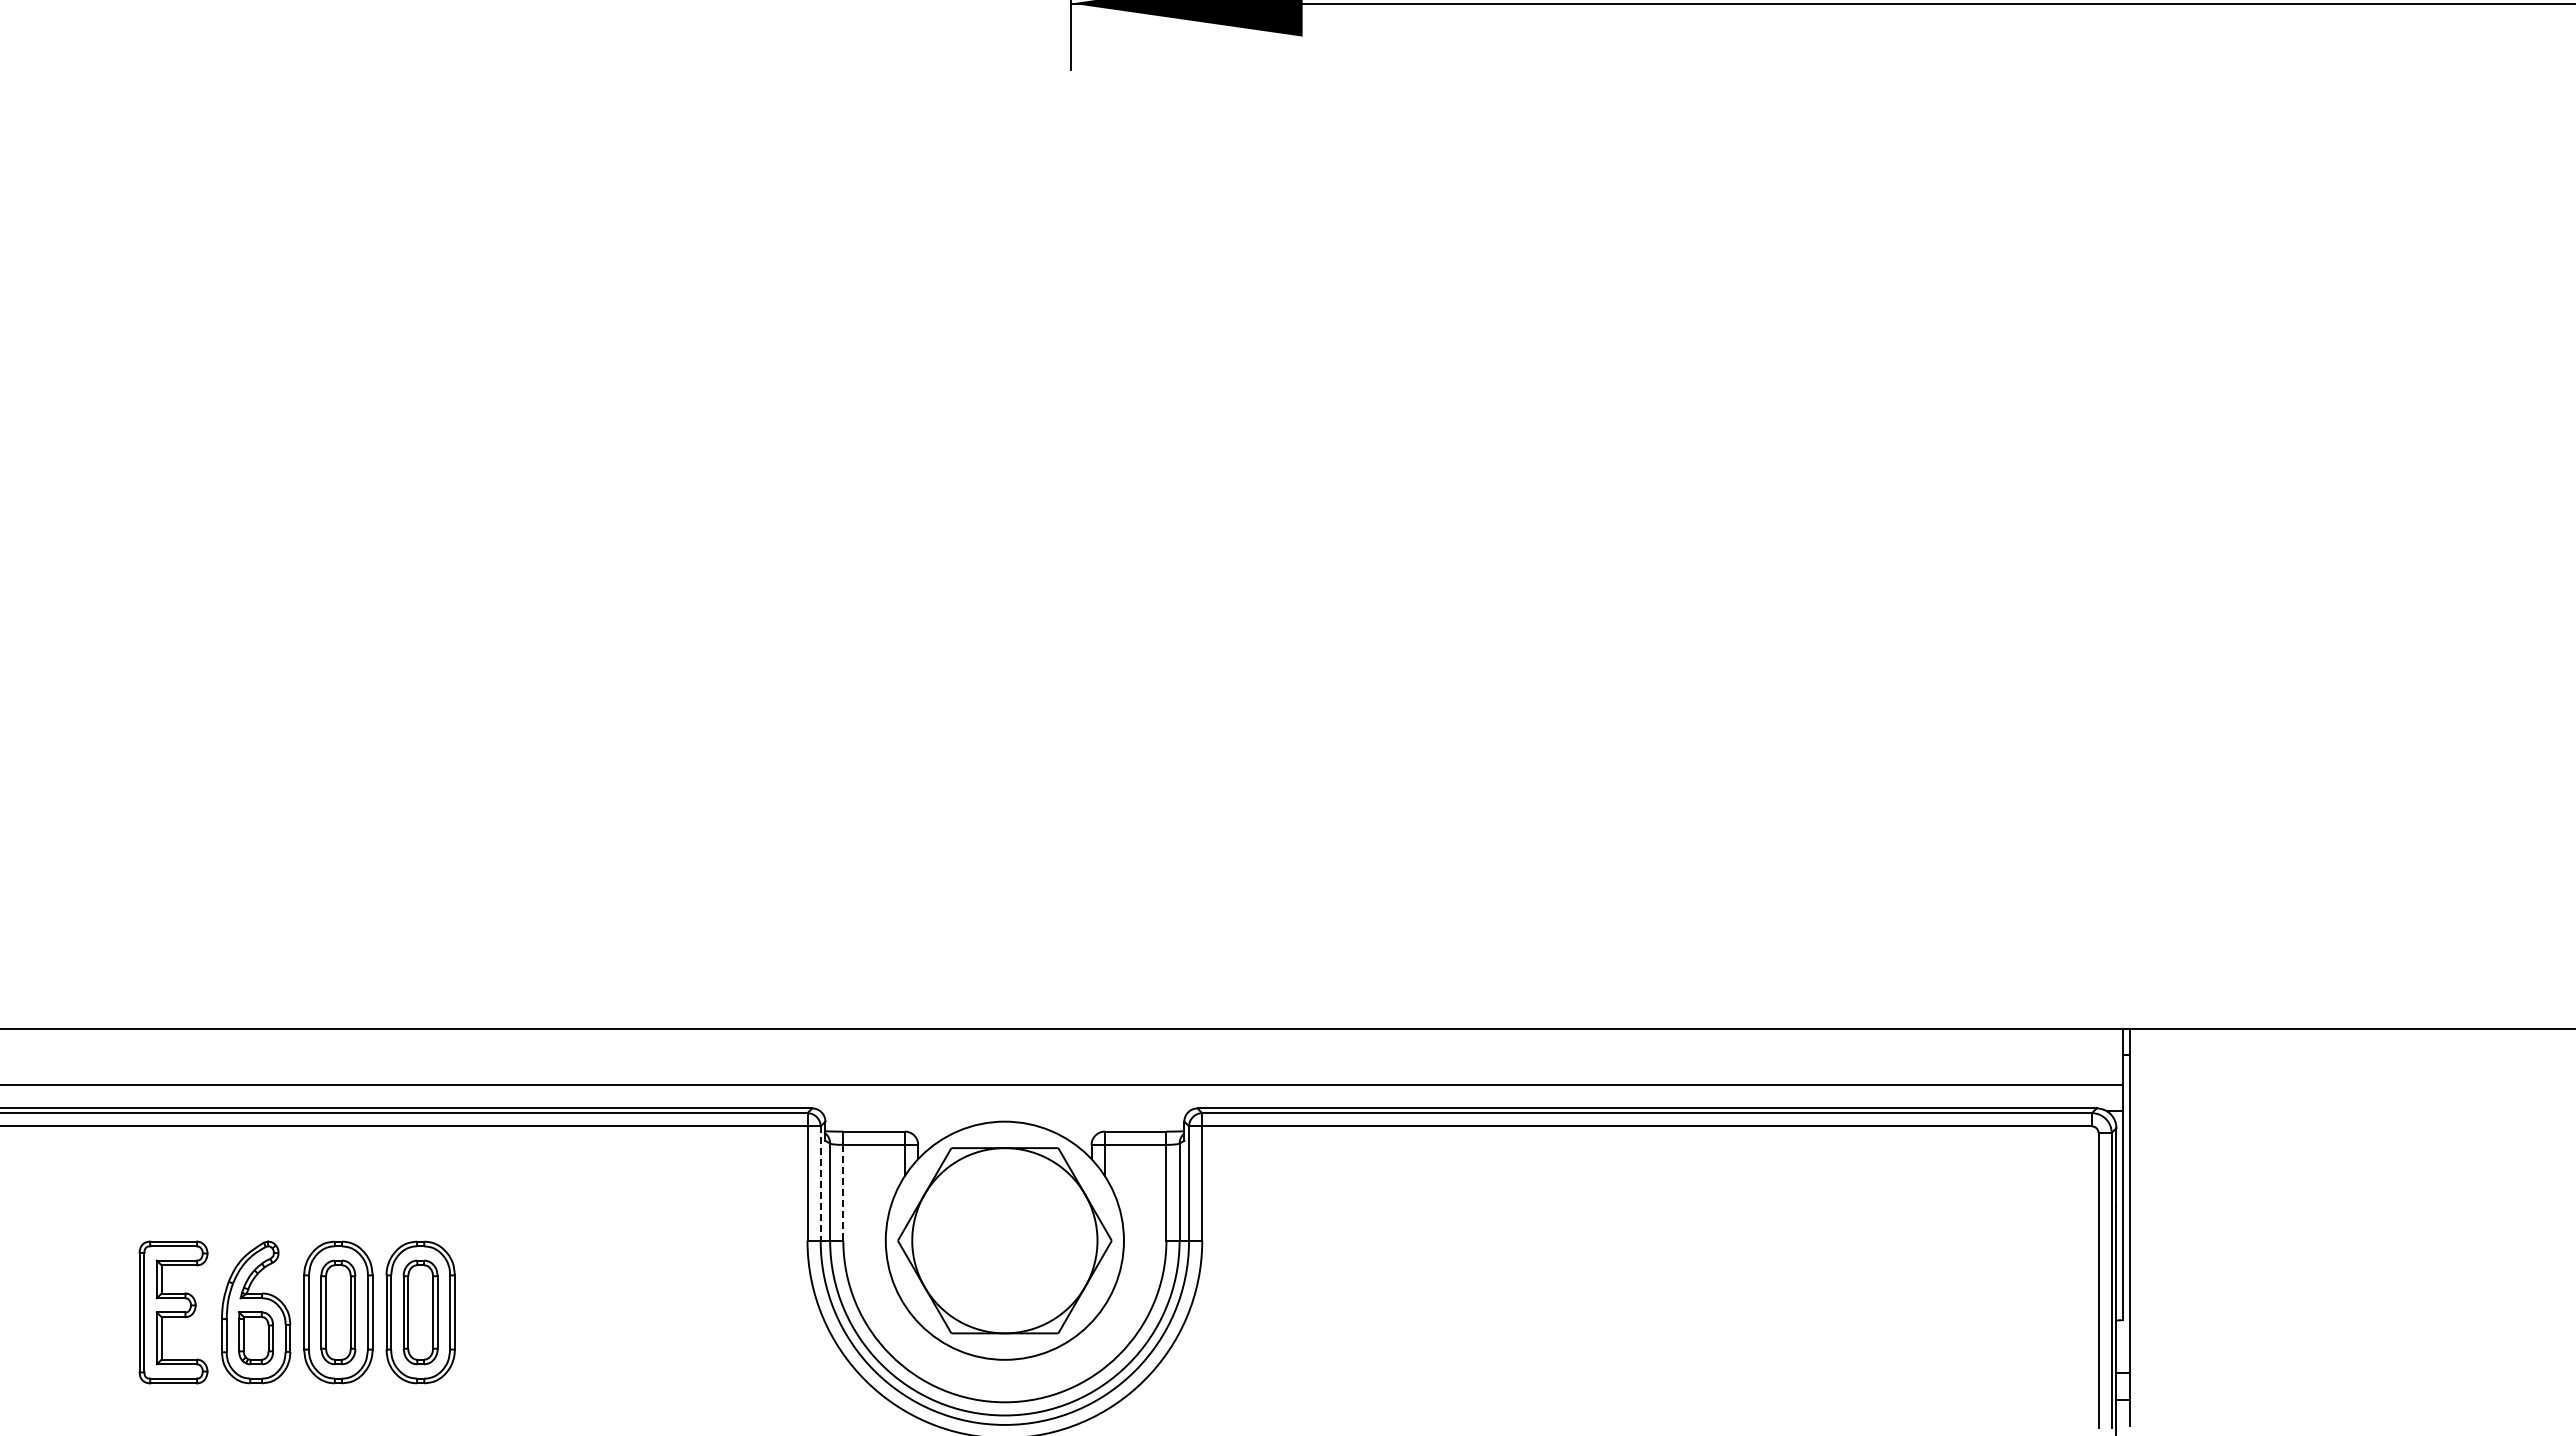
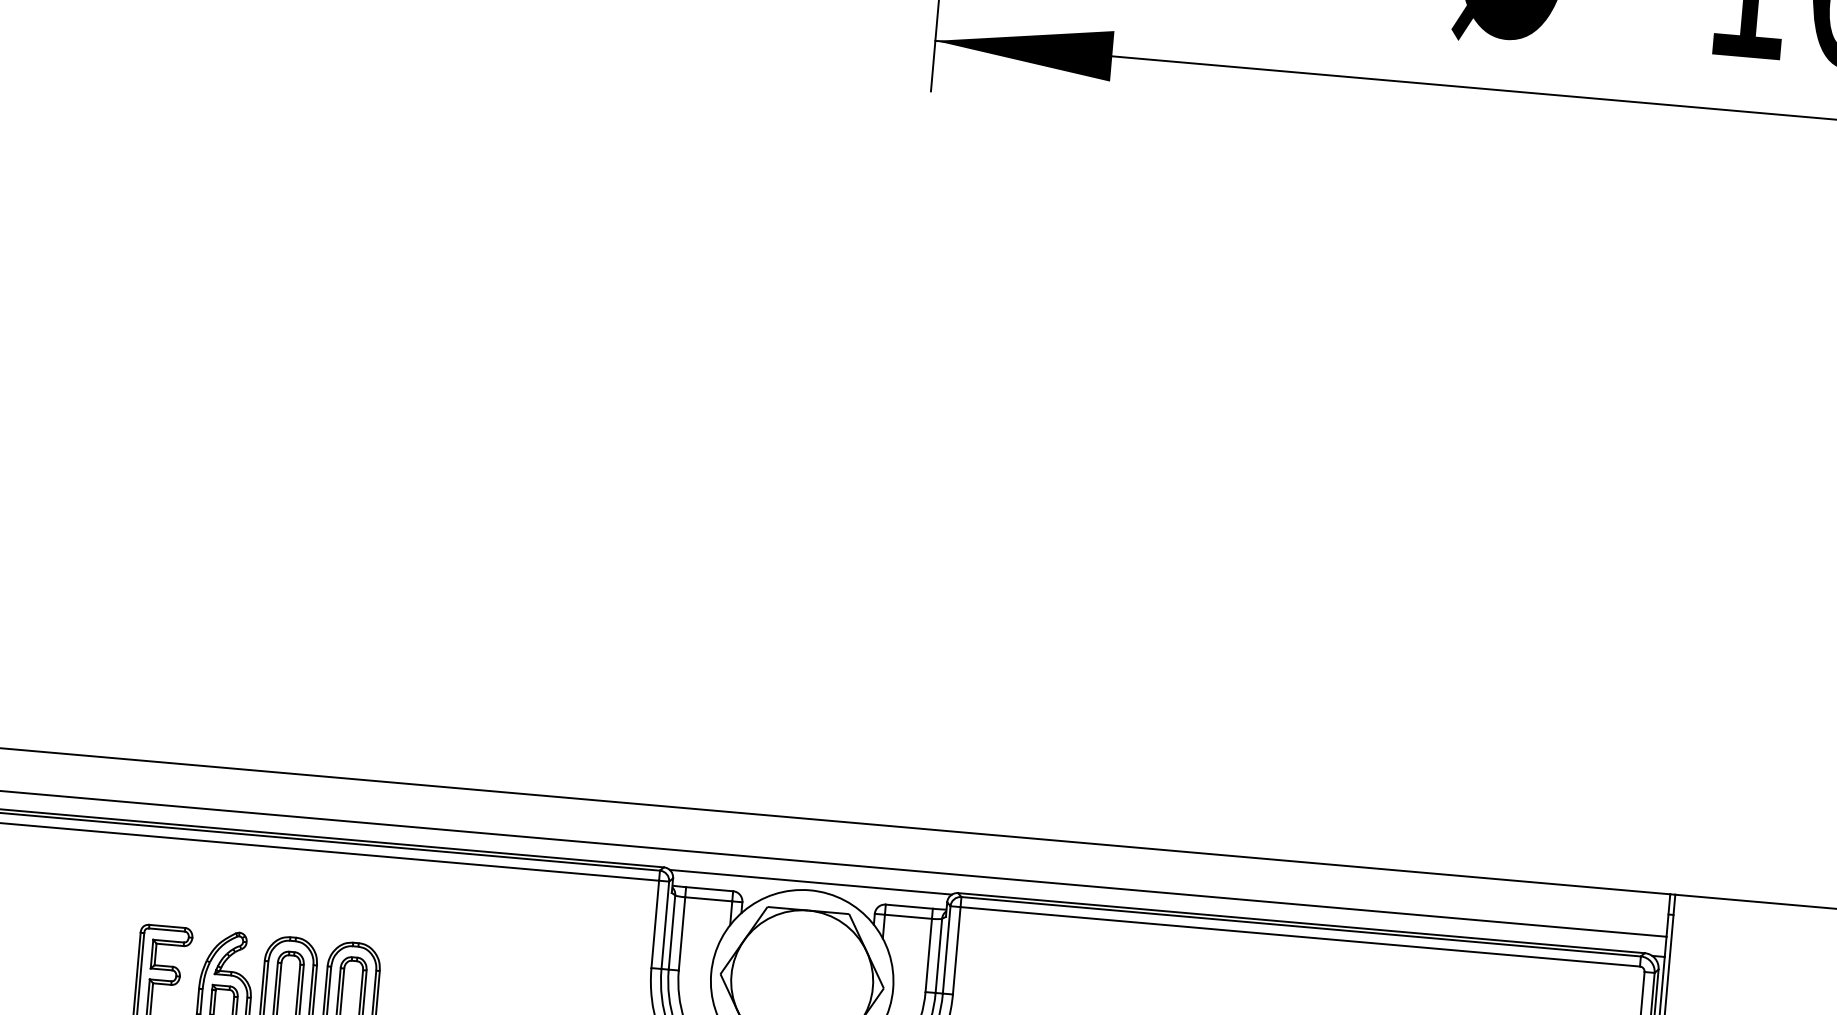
line: (1004, 1111) -> (810, 882), added
line: (820, 1184) -> (665, 926), dashed -> solid
line: (843, 1192) -> (682, 933), dashed -> solid

